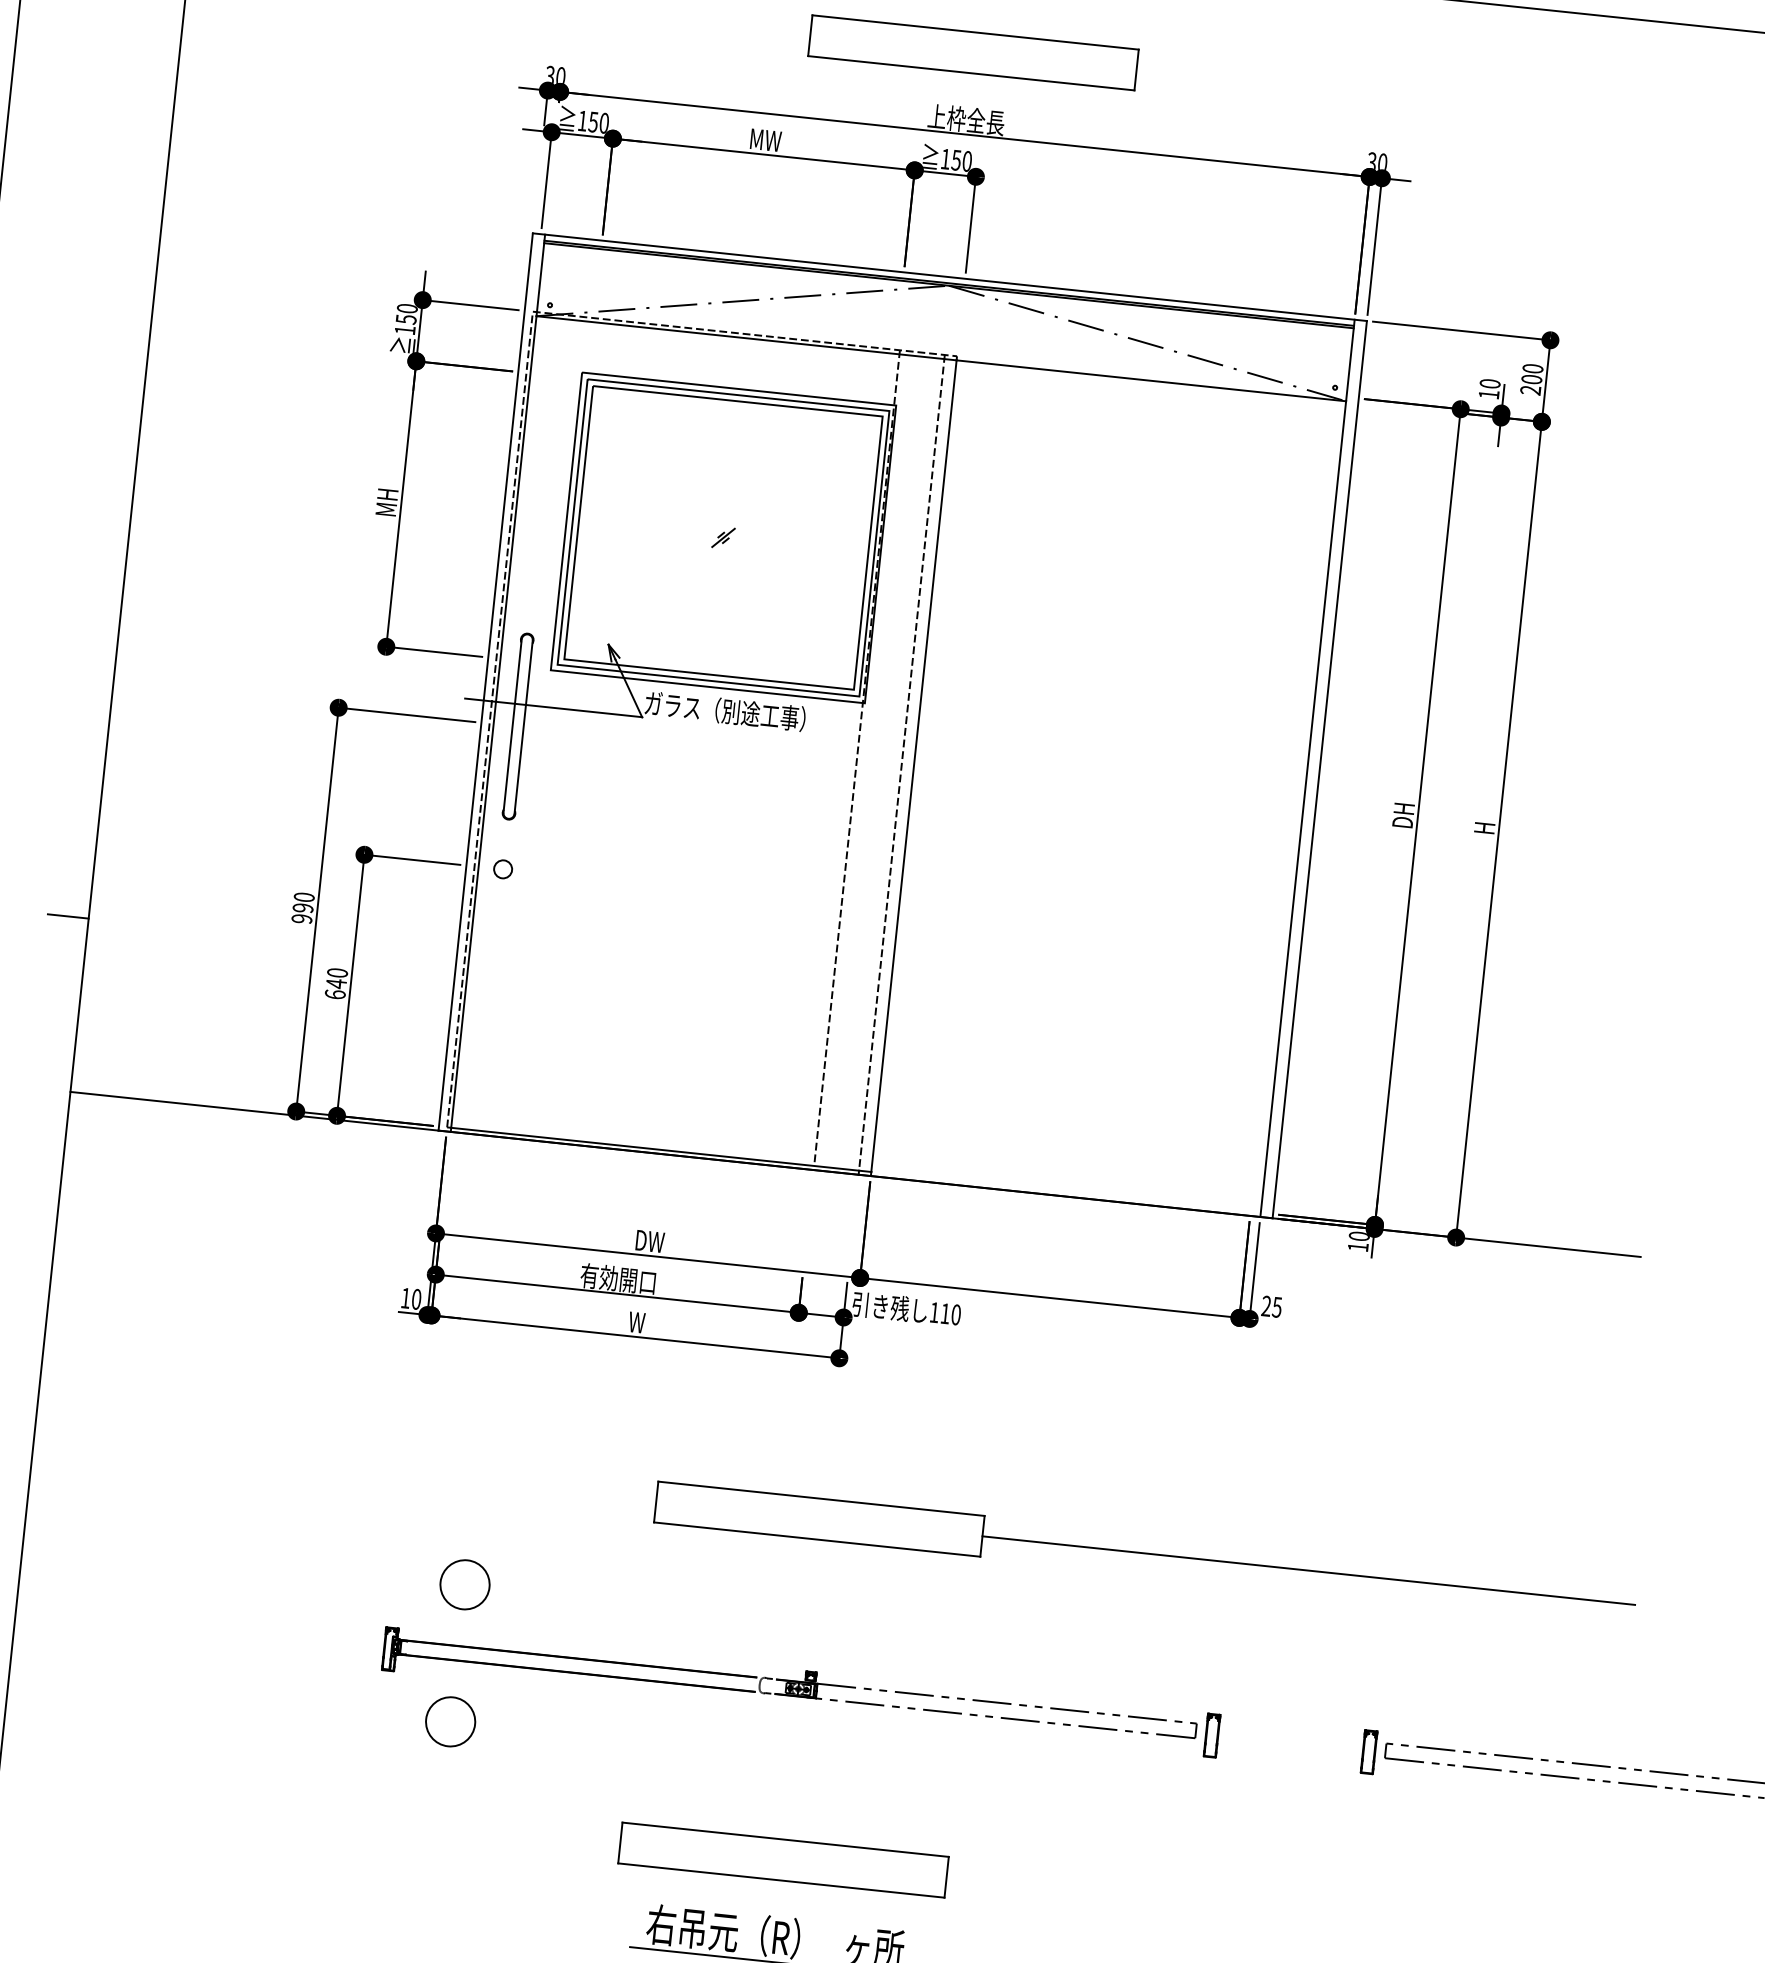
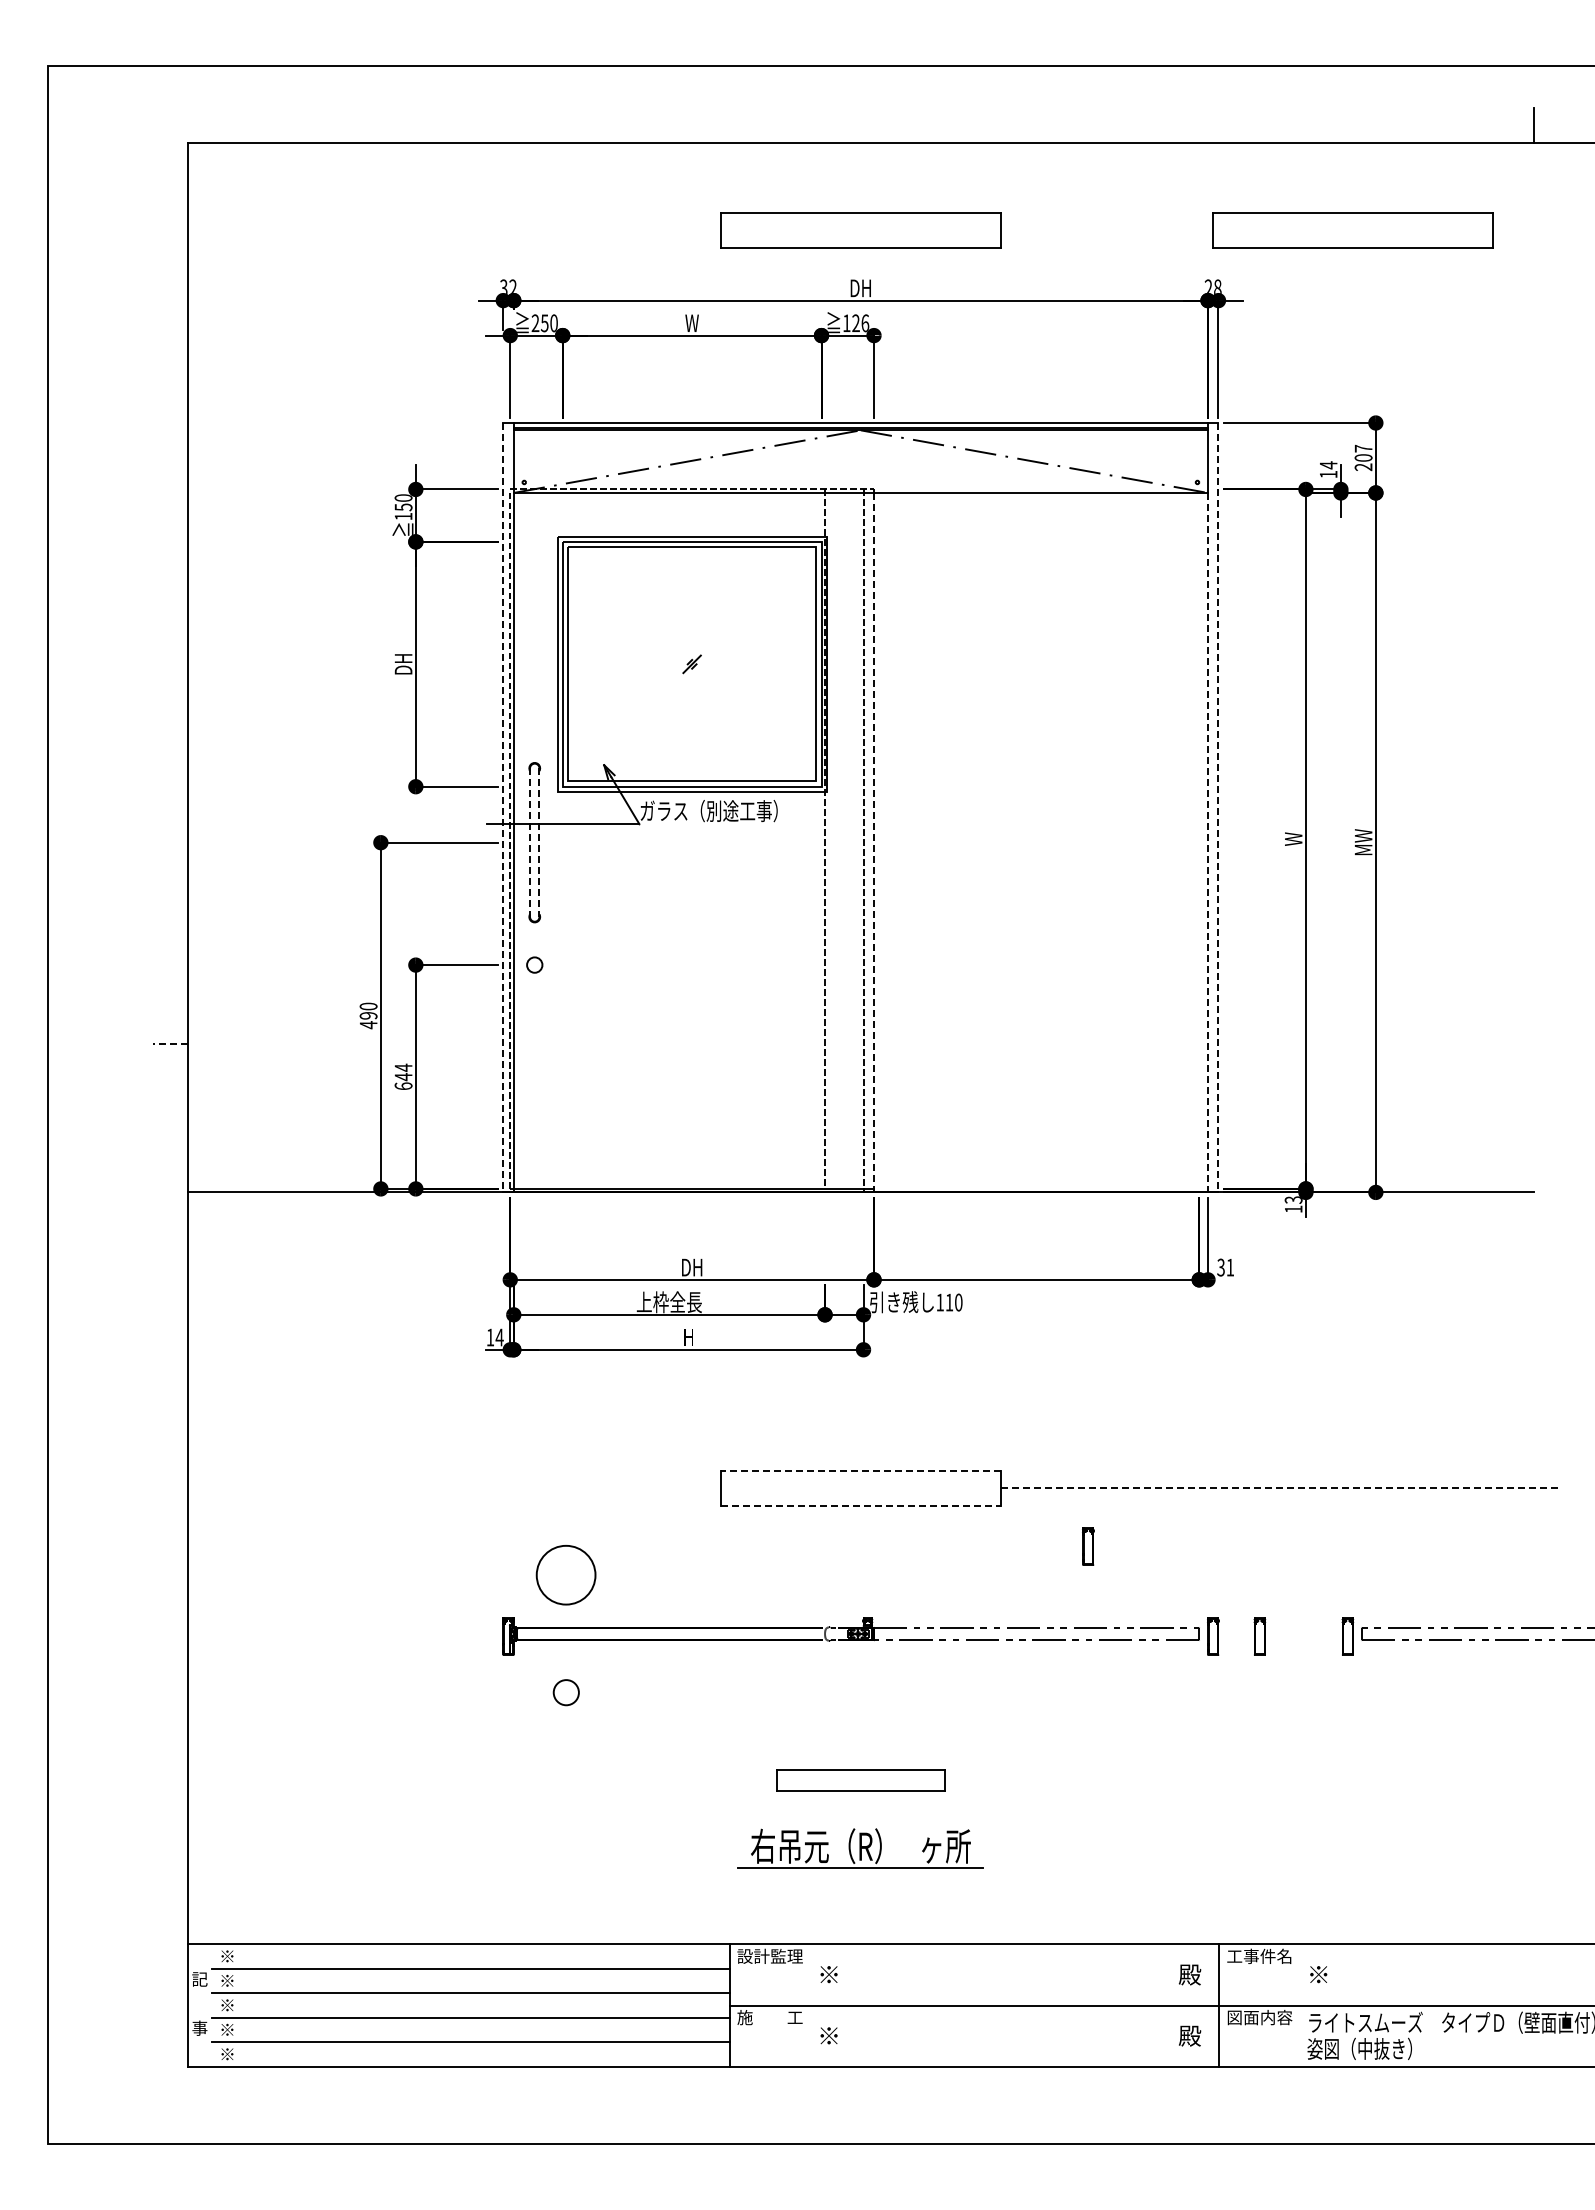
text: (560, 75) -> (512, 286), 30 -> 32
part: (1546, 112) -> (1352, 230), added
text: (966, 119) -> (860, 287), 上枠全長 -> DH
text: (582, 120) -> (535, 322), 150 -> 250
text: (765, 139) -> (692, 322), MW -> W
text: (961, 161) -> (860, 323), 150 -> 126
text: (1376, 161) -> (1212, 286), 30 -> 28
text: (1532, 368) -> (1363, 448), 200 -> 207
text: (1490, 384) -> (1328, 465), 10 -> 14
text: (386, 502) -> (403, 664), MH -> DH
line: (485, 681) -> (503, 807), solid -> dashed
line: (513, 727) -> (530, 843), solid -> dashed
line: (523, 728) -> (539, 843), solid -> dashed
line: (914, 765) -> (874, 840), solid -> dashed
line: (1319, 769) -> (1218, 807), solid -> dashed
line: (1302, 808) -> (1207, 842), solid -> dashed
text: (1403, 815) -> (1293, 839), DH -> W
text: (1484, 827) -> (1363, 842), H -> MW
line: (67, 916) -> (169, 1043), solid -> dashed
text: (301, 919) -> (368, 1025), 990 -> 490
text: (337, 972) -> (403, 1067), 640 -> 644
text: (1359, 1235) -> (1293, 1199), 10 -> 13
text: (650, 1241) -> (692, 1267), DW -> DH
text: (617, 1279) -> (668, 1302), 有効開口 -> 上枠全長
text: (416, 1299) -> (499, 1337), 10 -> 14
text: (1271, 1306) -> (1225, 1267), 25 -> 31
text: (636, 1322) -> (688, 1337), W -> H
line: (821, 1498) -> (860, 1470), solid -> dashed
line: (816, 1539) -> (860, 1505), solid -> dashed
line: (1308, 1571) -> (1280, 1488), solid -> dashed
circle: (465, 1585) -> (566, 1575), size x1.4
part: (1077, 1615) -> (1088, 1546), added
circle: (450, 1721) -> (566, 1692), size x0.6
part: (1266, 1741) -> (1259, 1636), added
part: (783, 1860) -> (860, 1780), size x0.6

